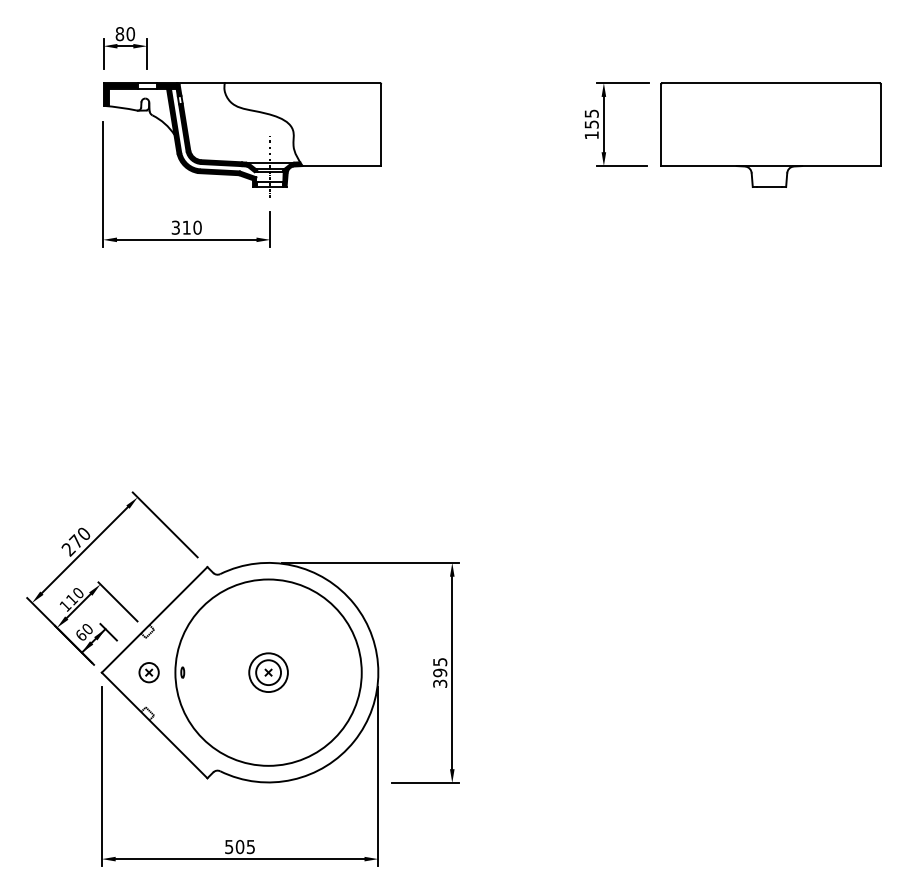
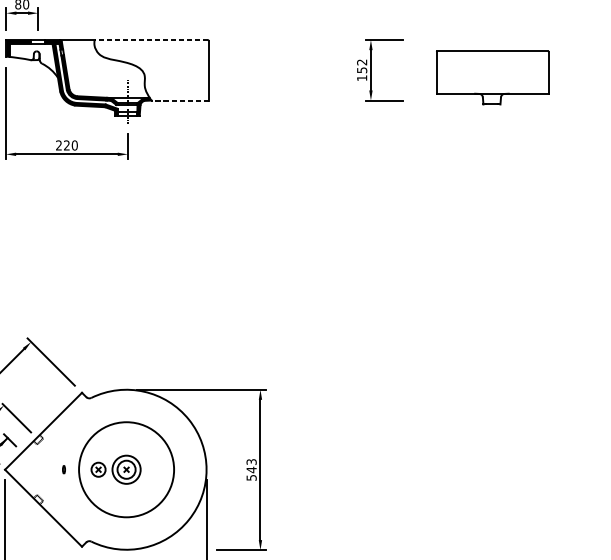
line: (302, 83) -> (151, 40), solid -> dashed
text: (591, 113) -> (361, 62), 155 -> 152
part: (770, 134) -> (492, 77), size x0.7
line: (341, 166) -> (179, 100), solid -> dashed
text: (180, 227) -> (62, 145), 310 -> 220
part: (148, 672) -> (98, 469), moved
circle: (268, 672) -> (126, 469), size x0.7
text: (440, 672) -> (251, 469), 395 -> 543

